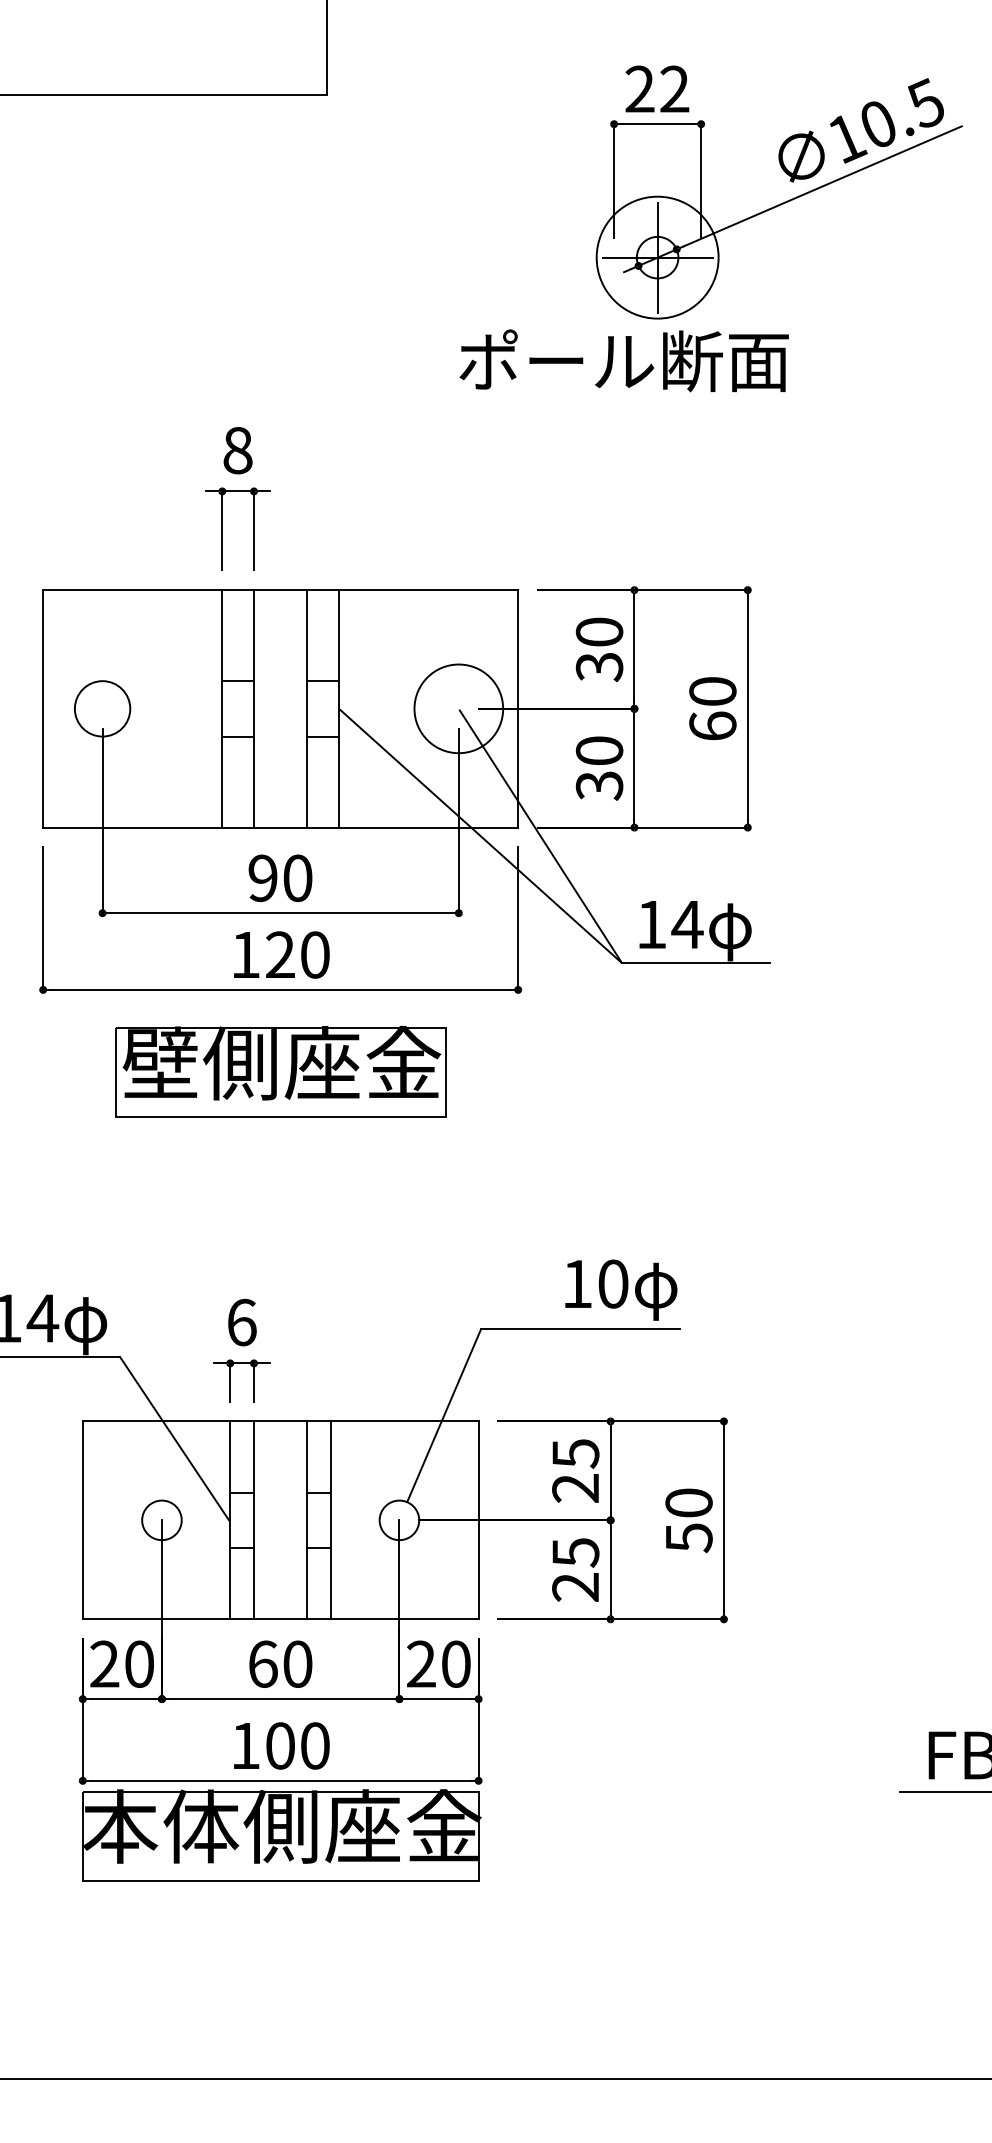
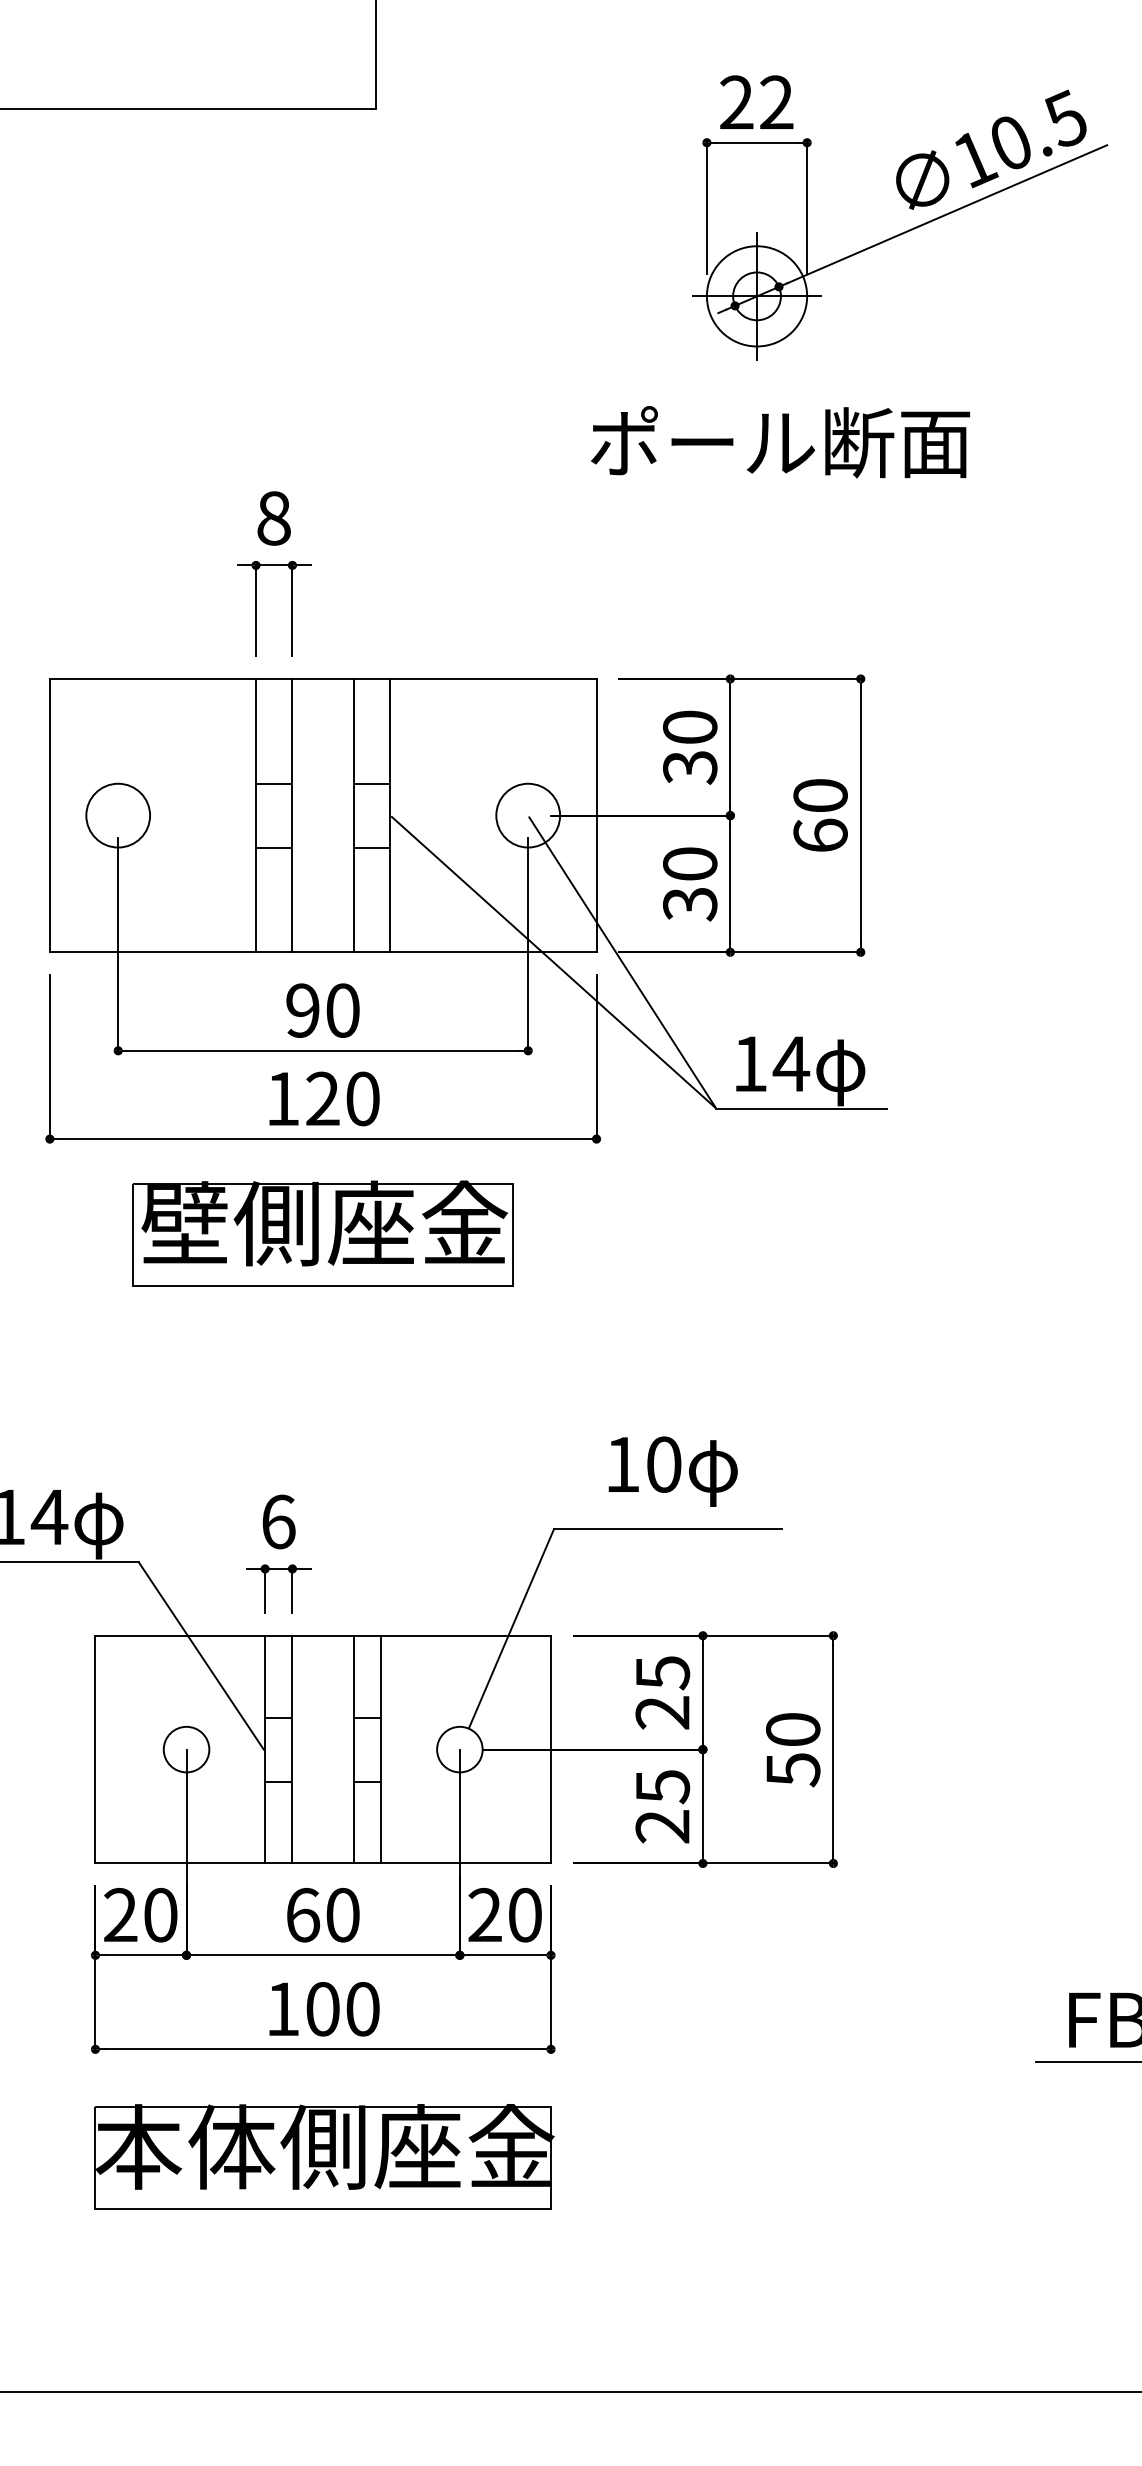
circle: (657, 257) -> (756, 296), size x0.71
text: (624, 361) -> (780, 442), moved
circle: (459, 708) -> (528, 815), size x0.62
text: (620, 1290) -> (672, 1471), moved
part: (281, 1834) -> (324, 2156), moved

